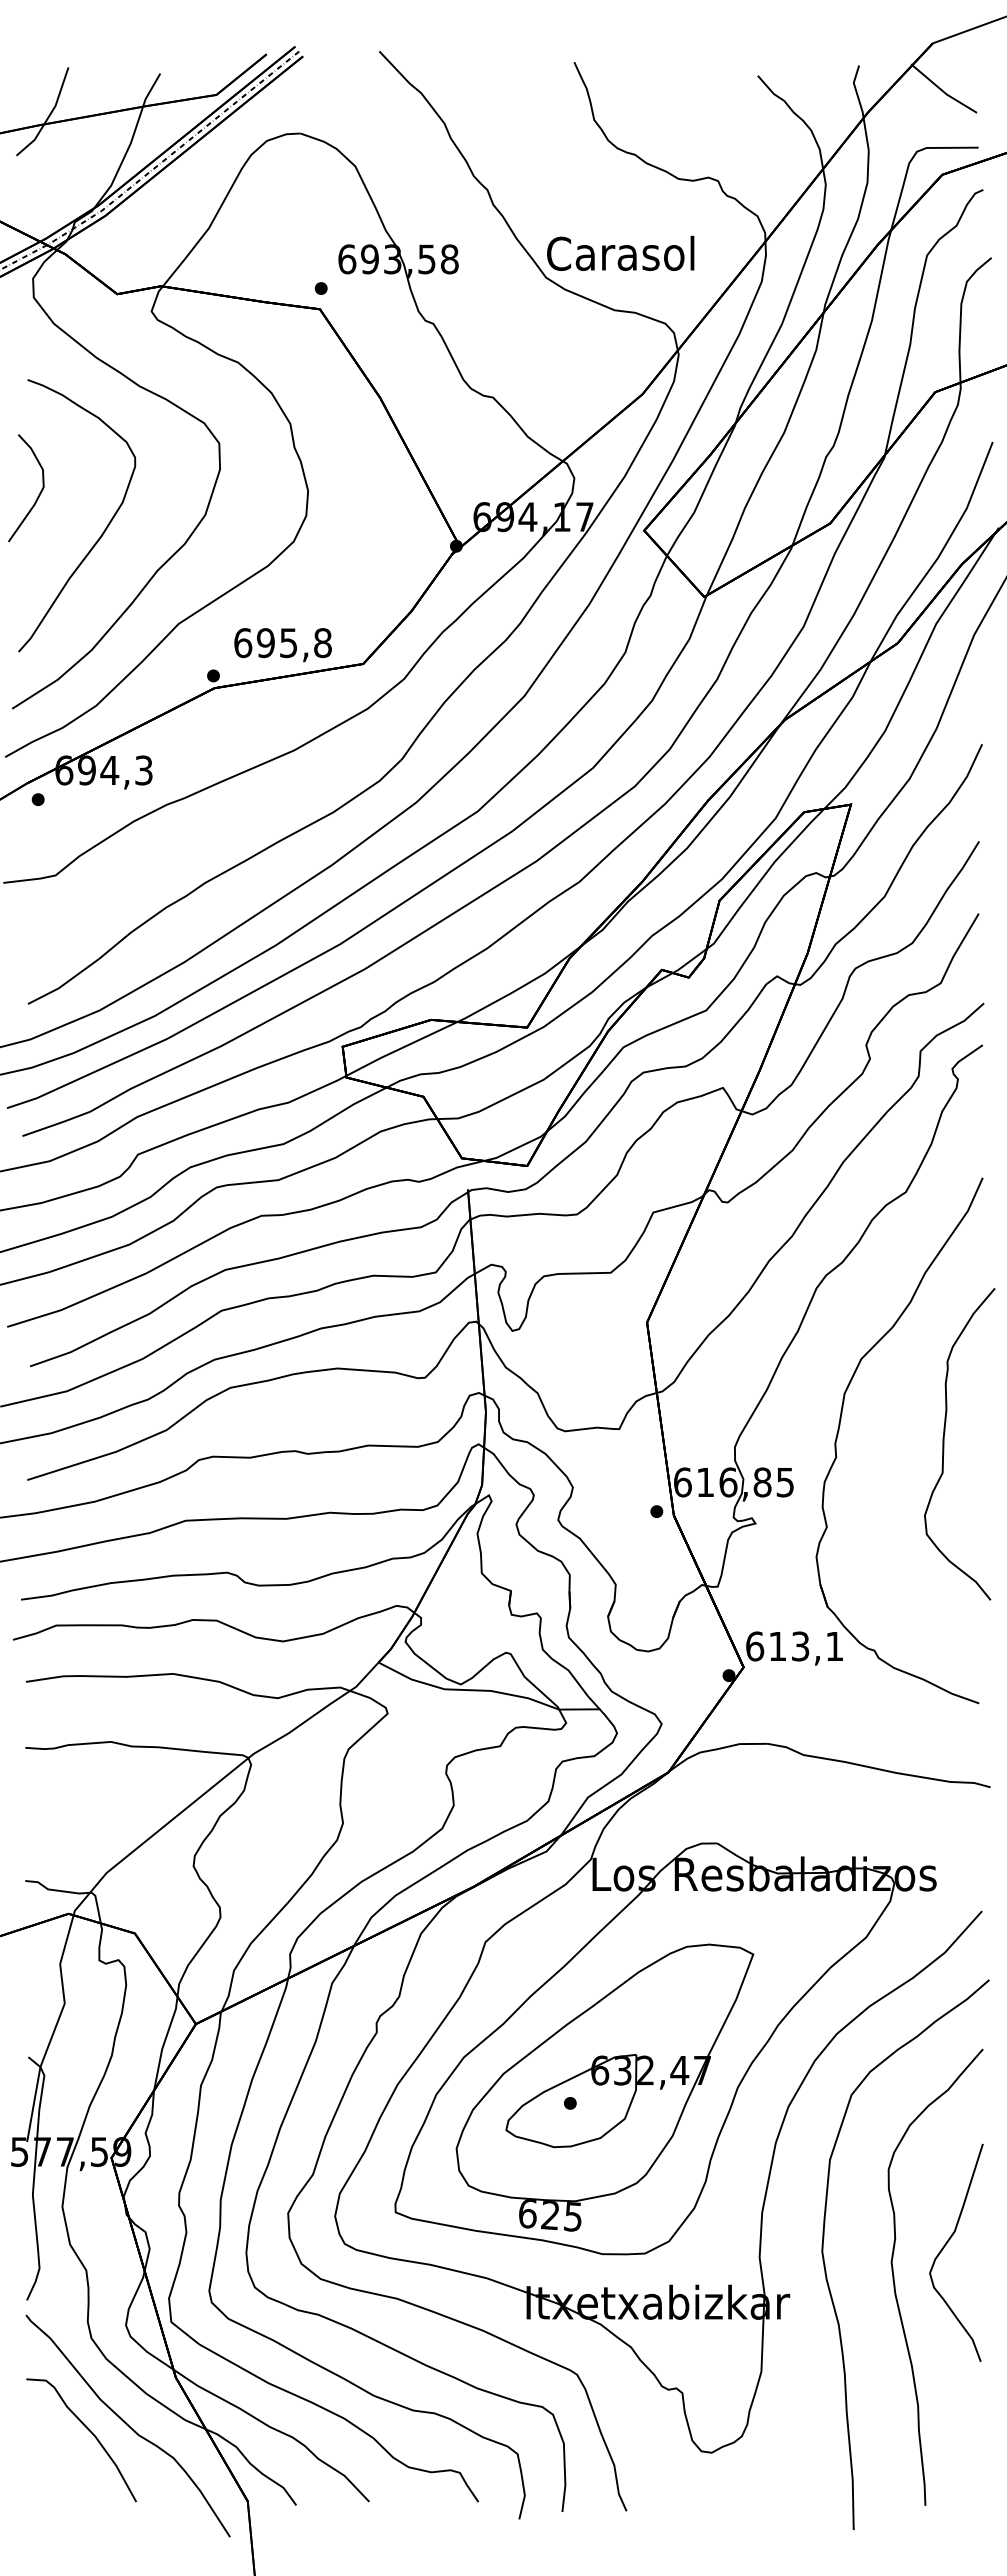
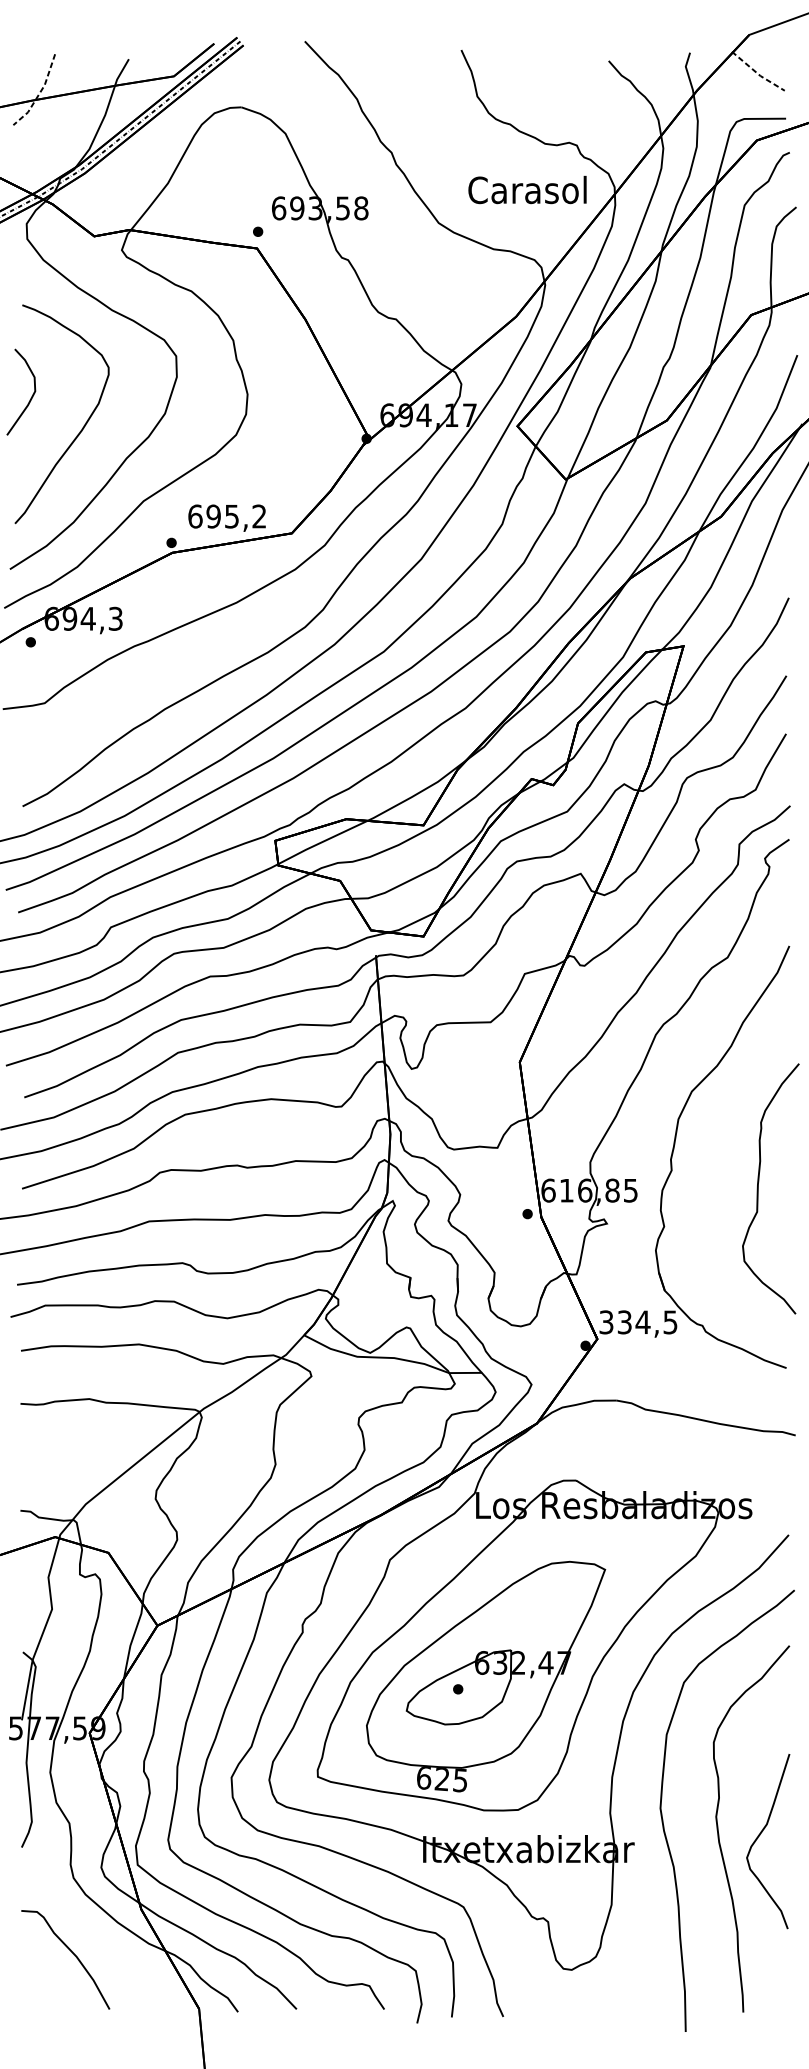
line: (942, 91) -> (757, 73), solid -> dashed
line: (49, 116) -> (39, 93), solid -> dashed
text: (620, 252) -> (527, 189), moved
text: (322, 643) -> (259, 516), 695,8 -> 695,2
curve: (944, 1444) -> (758, 1189), moved
text: (794, 1646) -> (638, 1322), 613,1 -> 334,5
curve: (946, 2245) -> (760, 1835), moved
curve: (127, 2425) -> (102, 1948), removed

